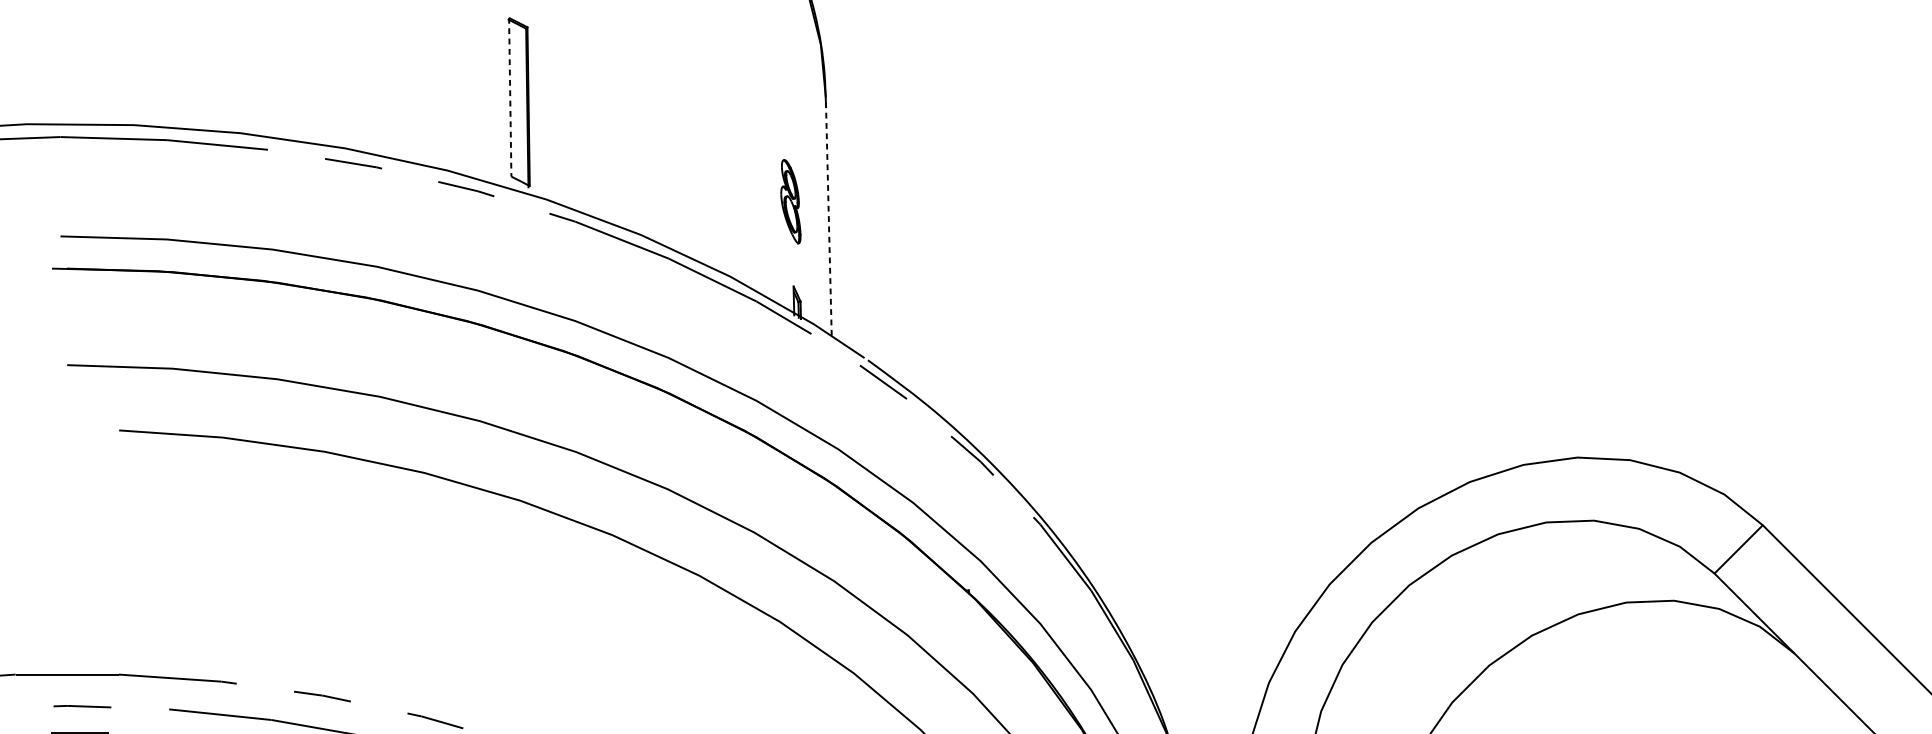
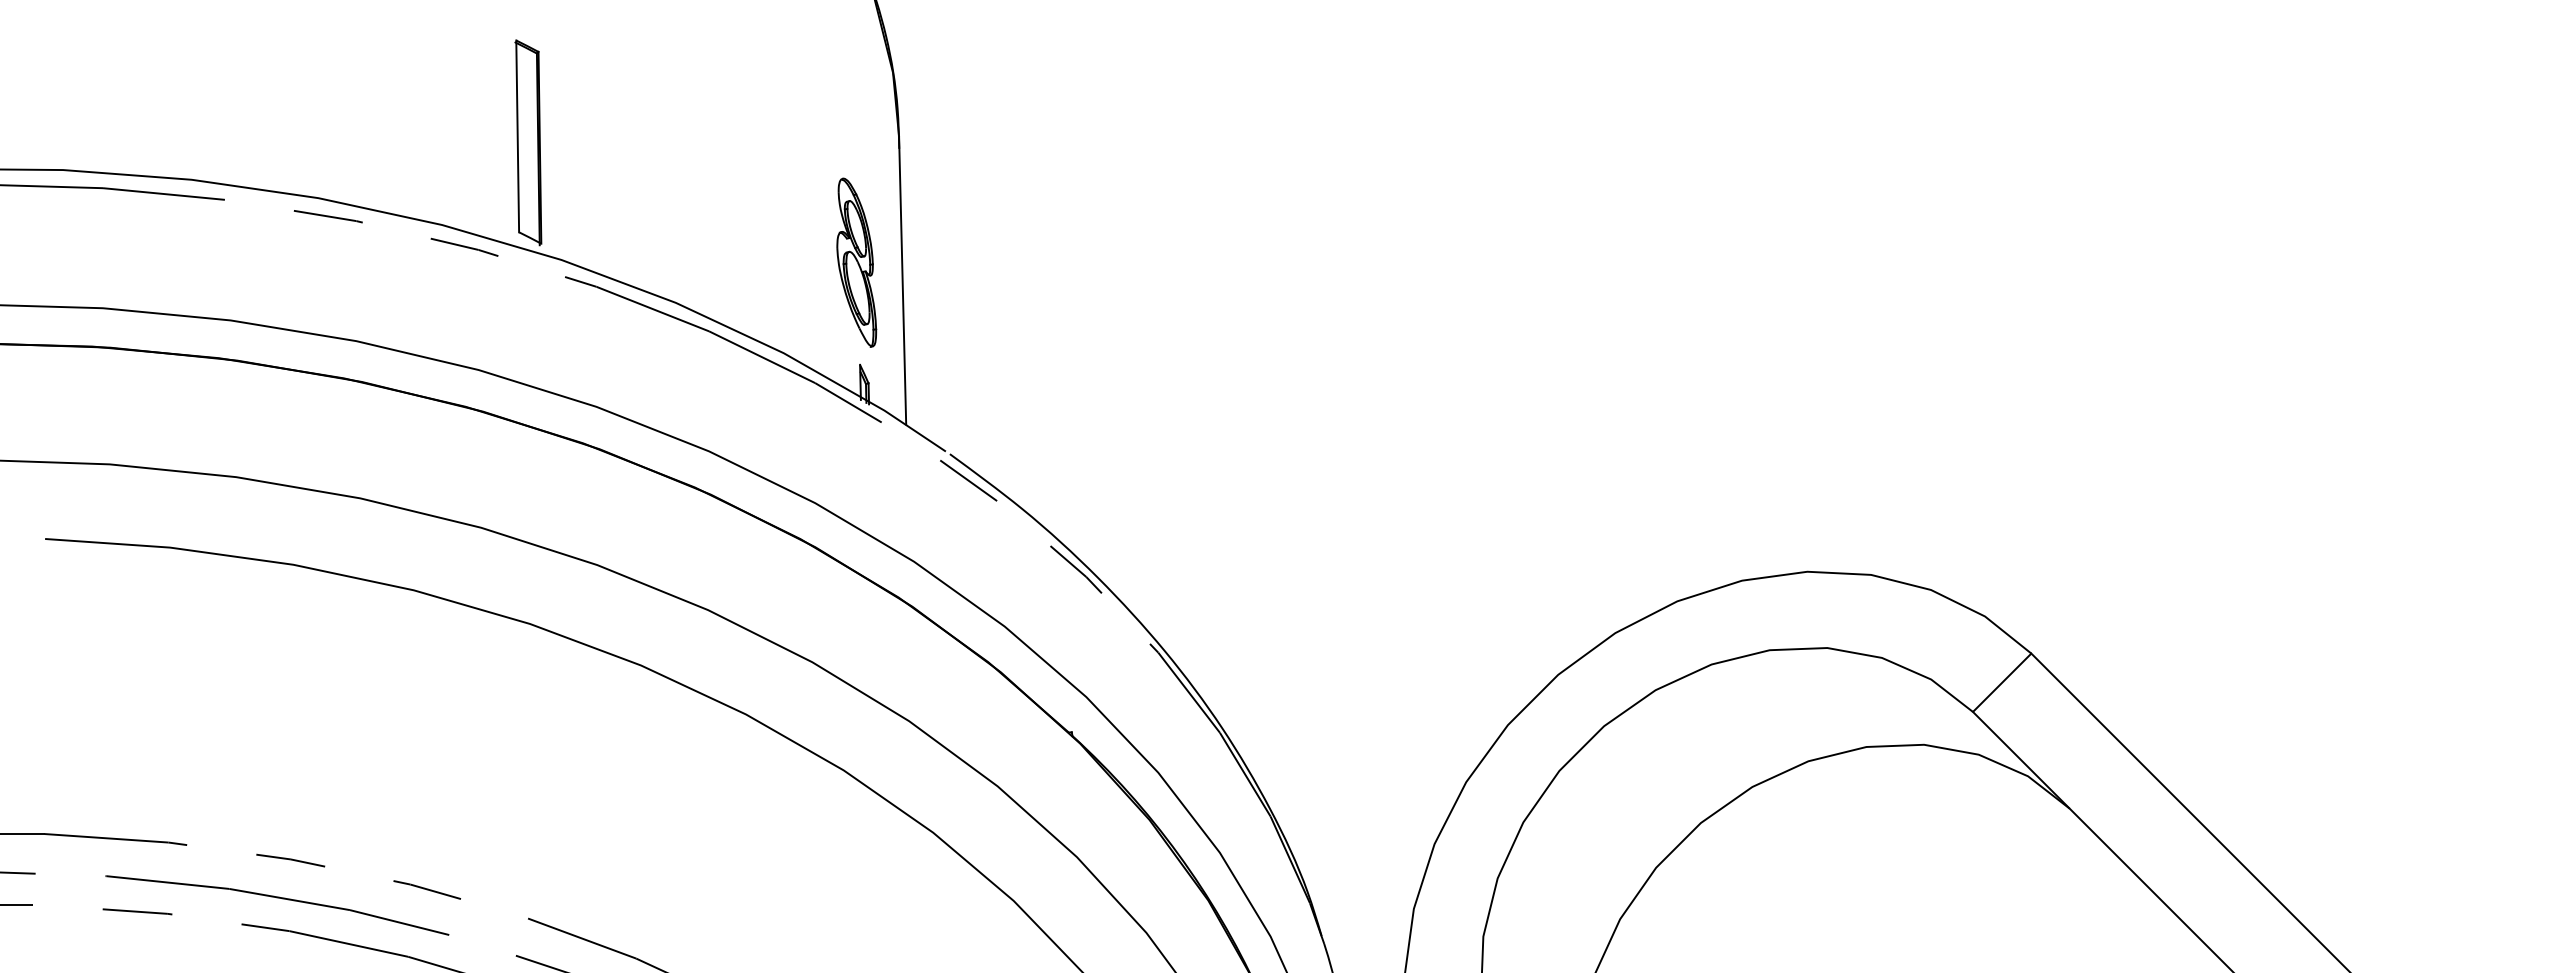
line: (510, 97) -> (517, 136), dashed -> solid
part: (790, 201) -> (856, 262), size x1.67
line: (828, 216) -> (902, 280), dashed -> solid

